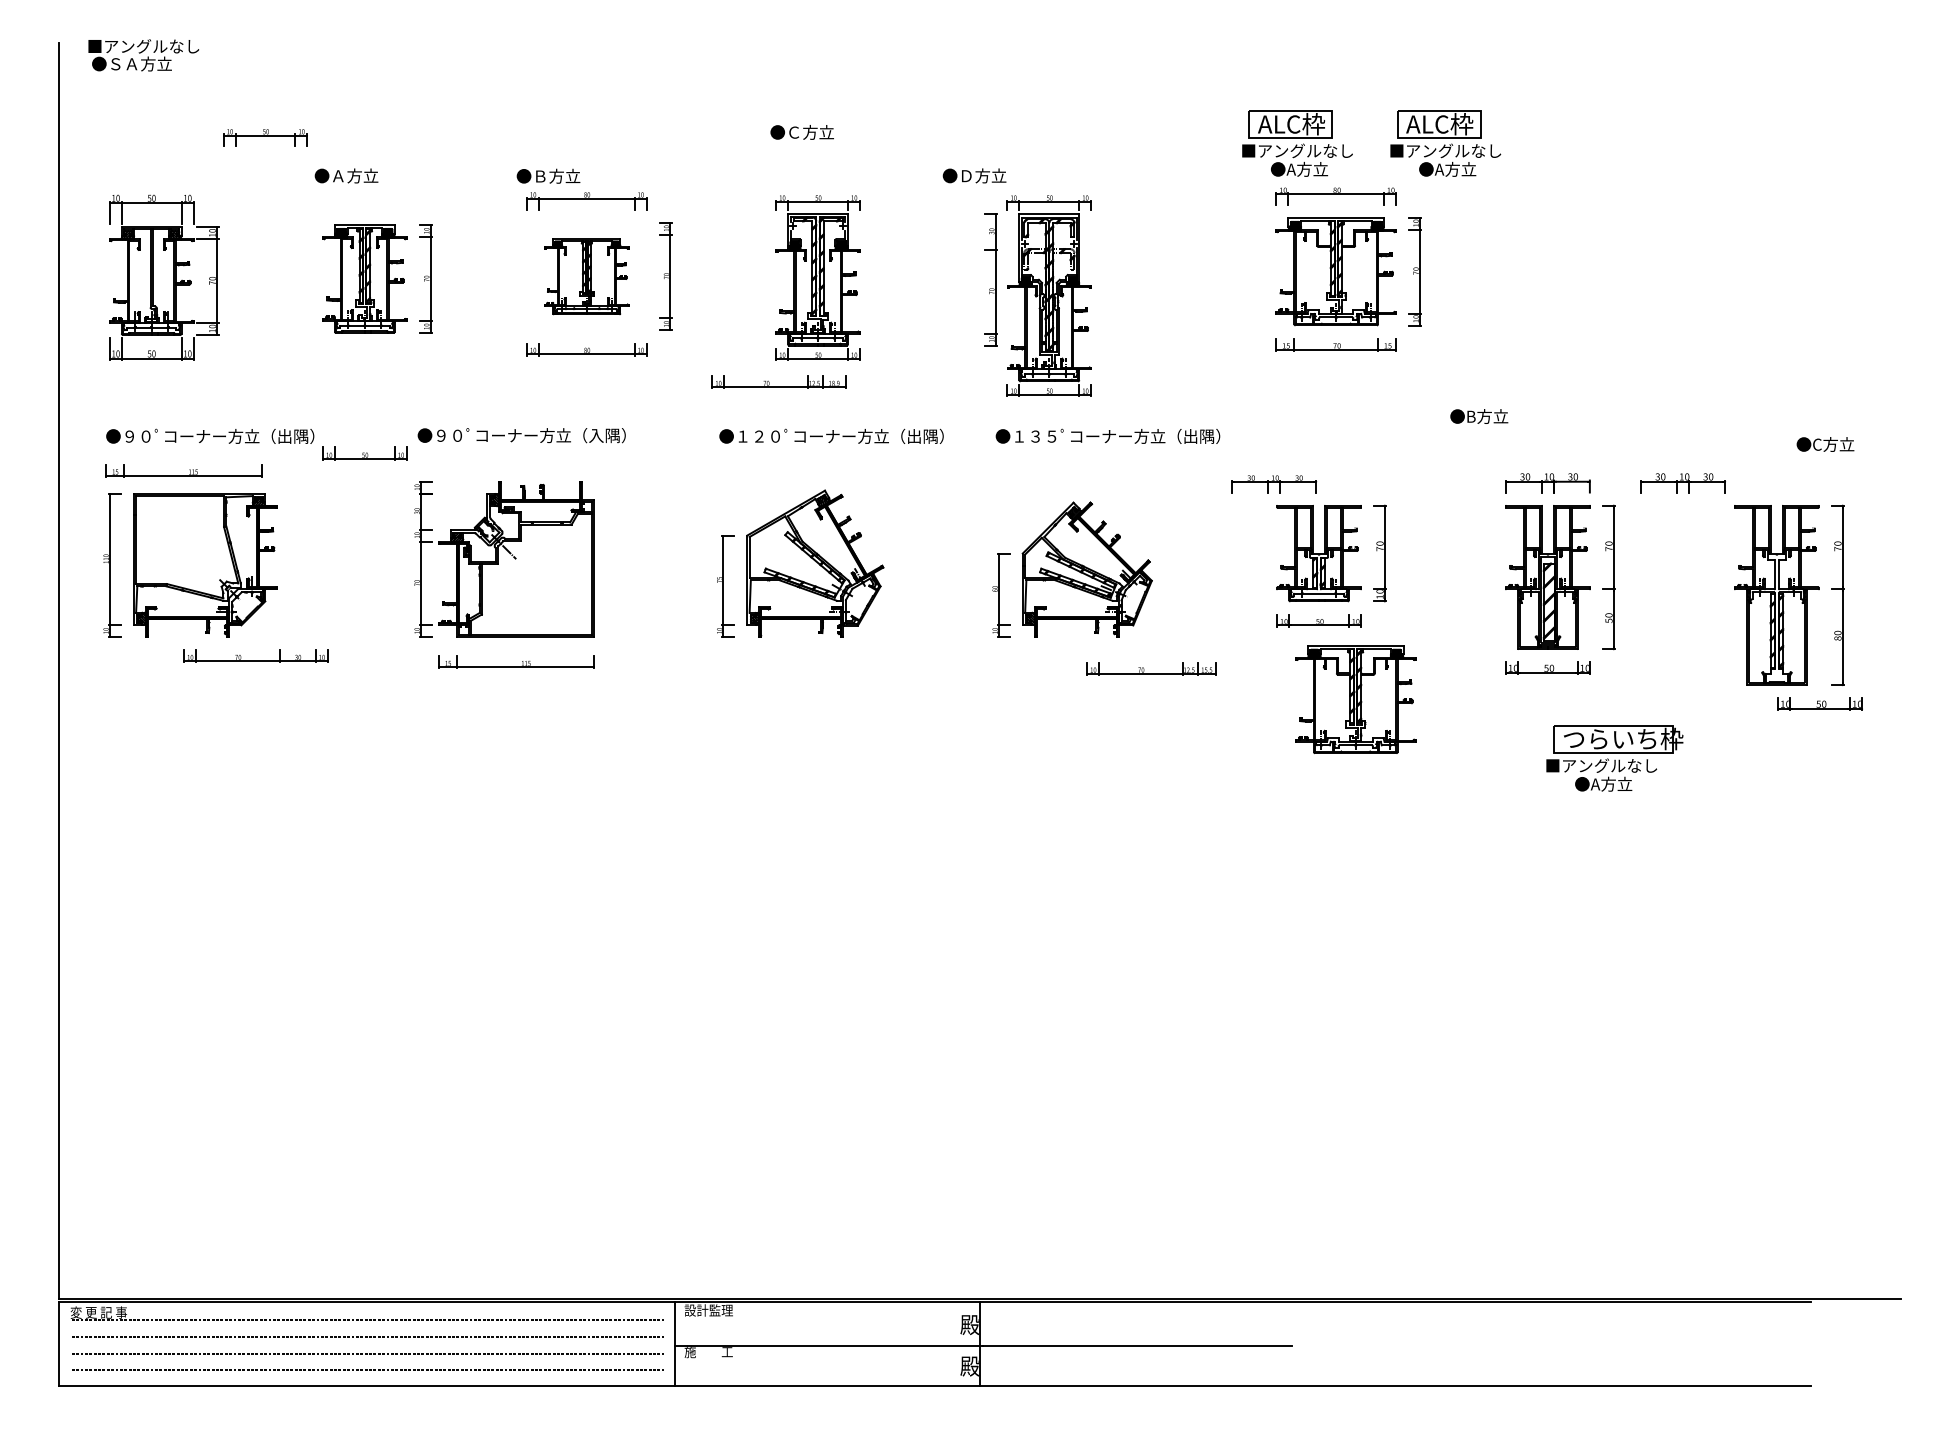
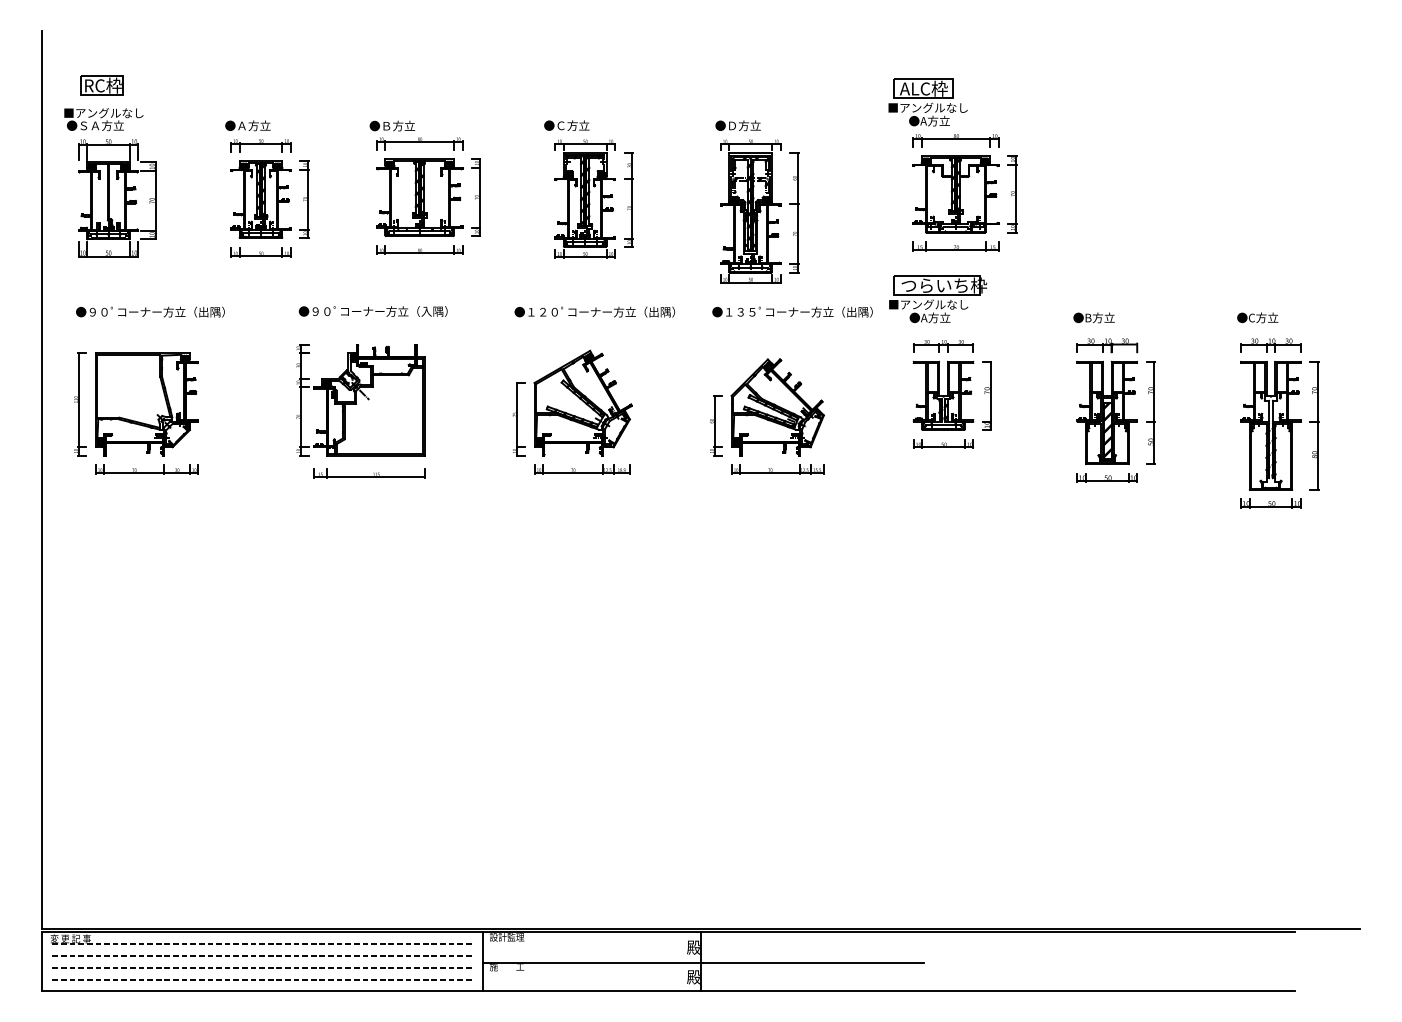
text: (143, 55) -> (103, 119), moved
part: (141, 119) -> (101, 85), added
text: (801, 132) -> (566, 125), moved
part: (264, 137) -> (260, 145), moved
part: (1444, 143) -> (1033, 102), removed
text: (973, 175) -> (737, 125), moved
part: (586, 276) -> (419, 197), size x1.43
part: (990, 278) -> (628, 199), moved
part: (1110, 297) -> (794, 212), added
part: (779, 382) -> (582, 469), moved
text: (1478, 416) -> (1093, 317), moved
text: (1825, 443) -> (1257, 317), moved
part: (364, 453) -> (260, 252), moved
part: (183, 470) -> (131, 336), removed
part: (1682, 483) -> (1270, 345), moved
part: (1274, 484) -> (943, 346), moved
part: (255, 656) -> (146, 469), moved
part: (1151, 669) -> (777, 469), moved
part: (1355, 699) -> (969, 500), removed
part: (1819, 704) -> (1270, 503), moved
part: (1615, 758) -> (938, 299), moved

